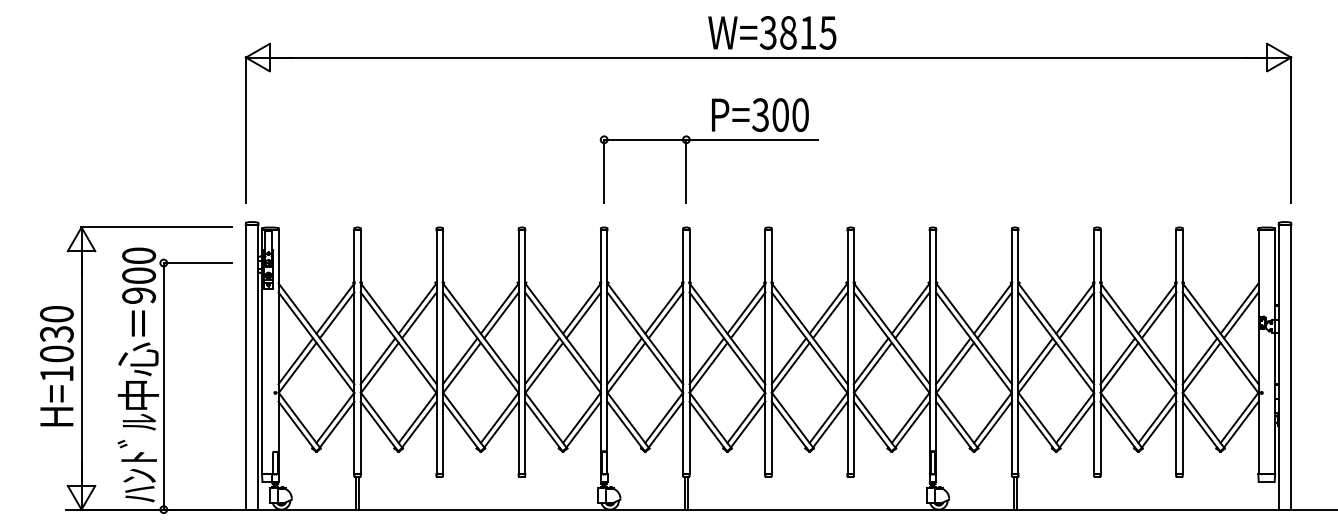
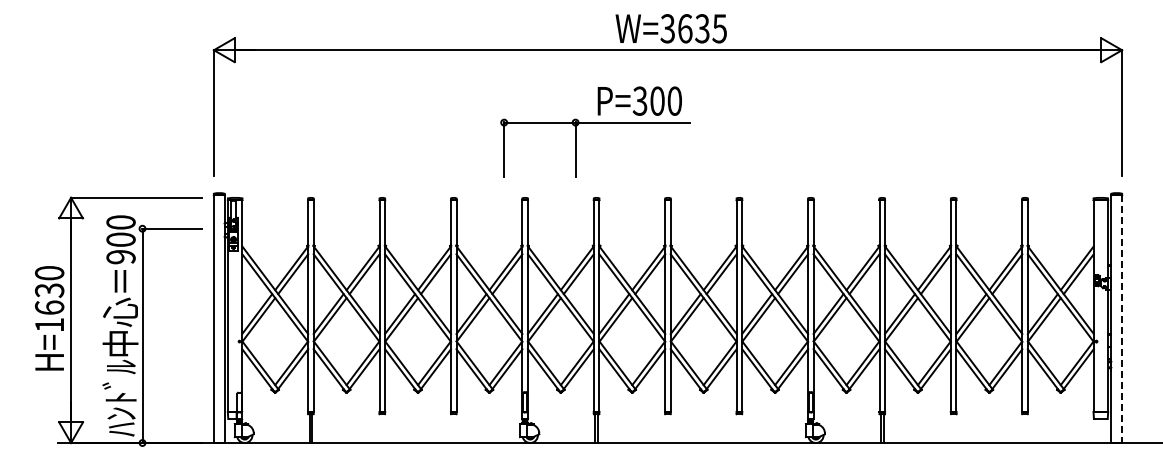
text: (797, 32) -> (693, 28), W=3815 -> W=3635
part: (709, 140) -> (595, 123), moved
text: (56, 353) -> (49, 307), H=1030 -> H=1630
line: (1291, 367) -> (1122, 319), solid -> dashed

